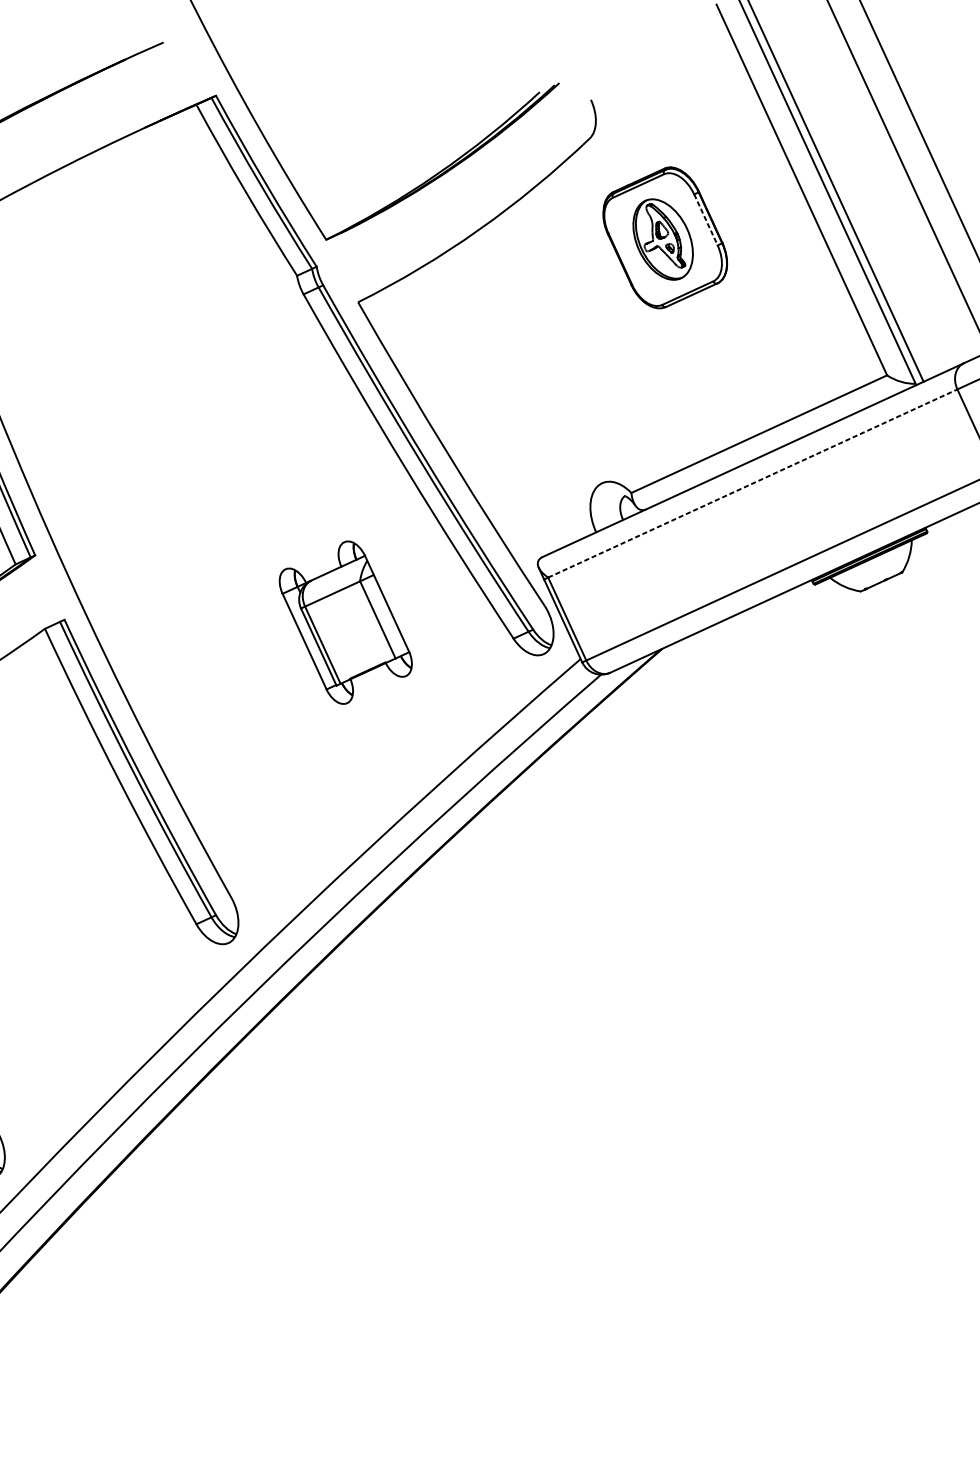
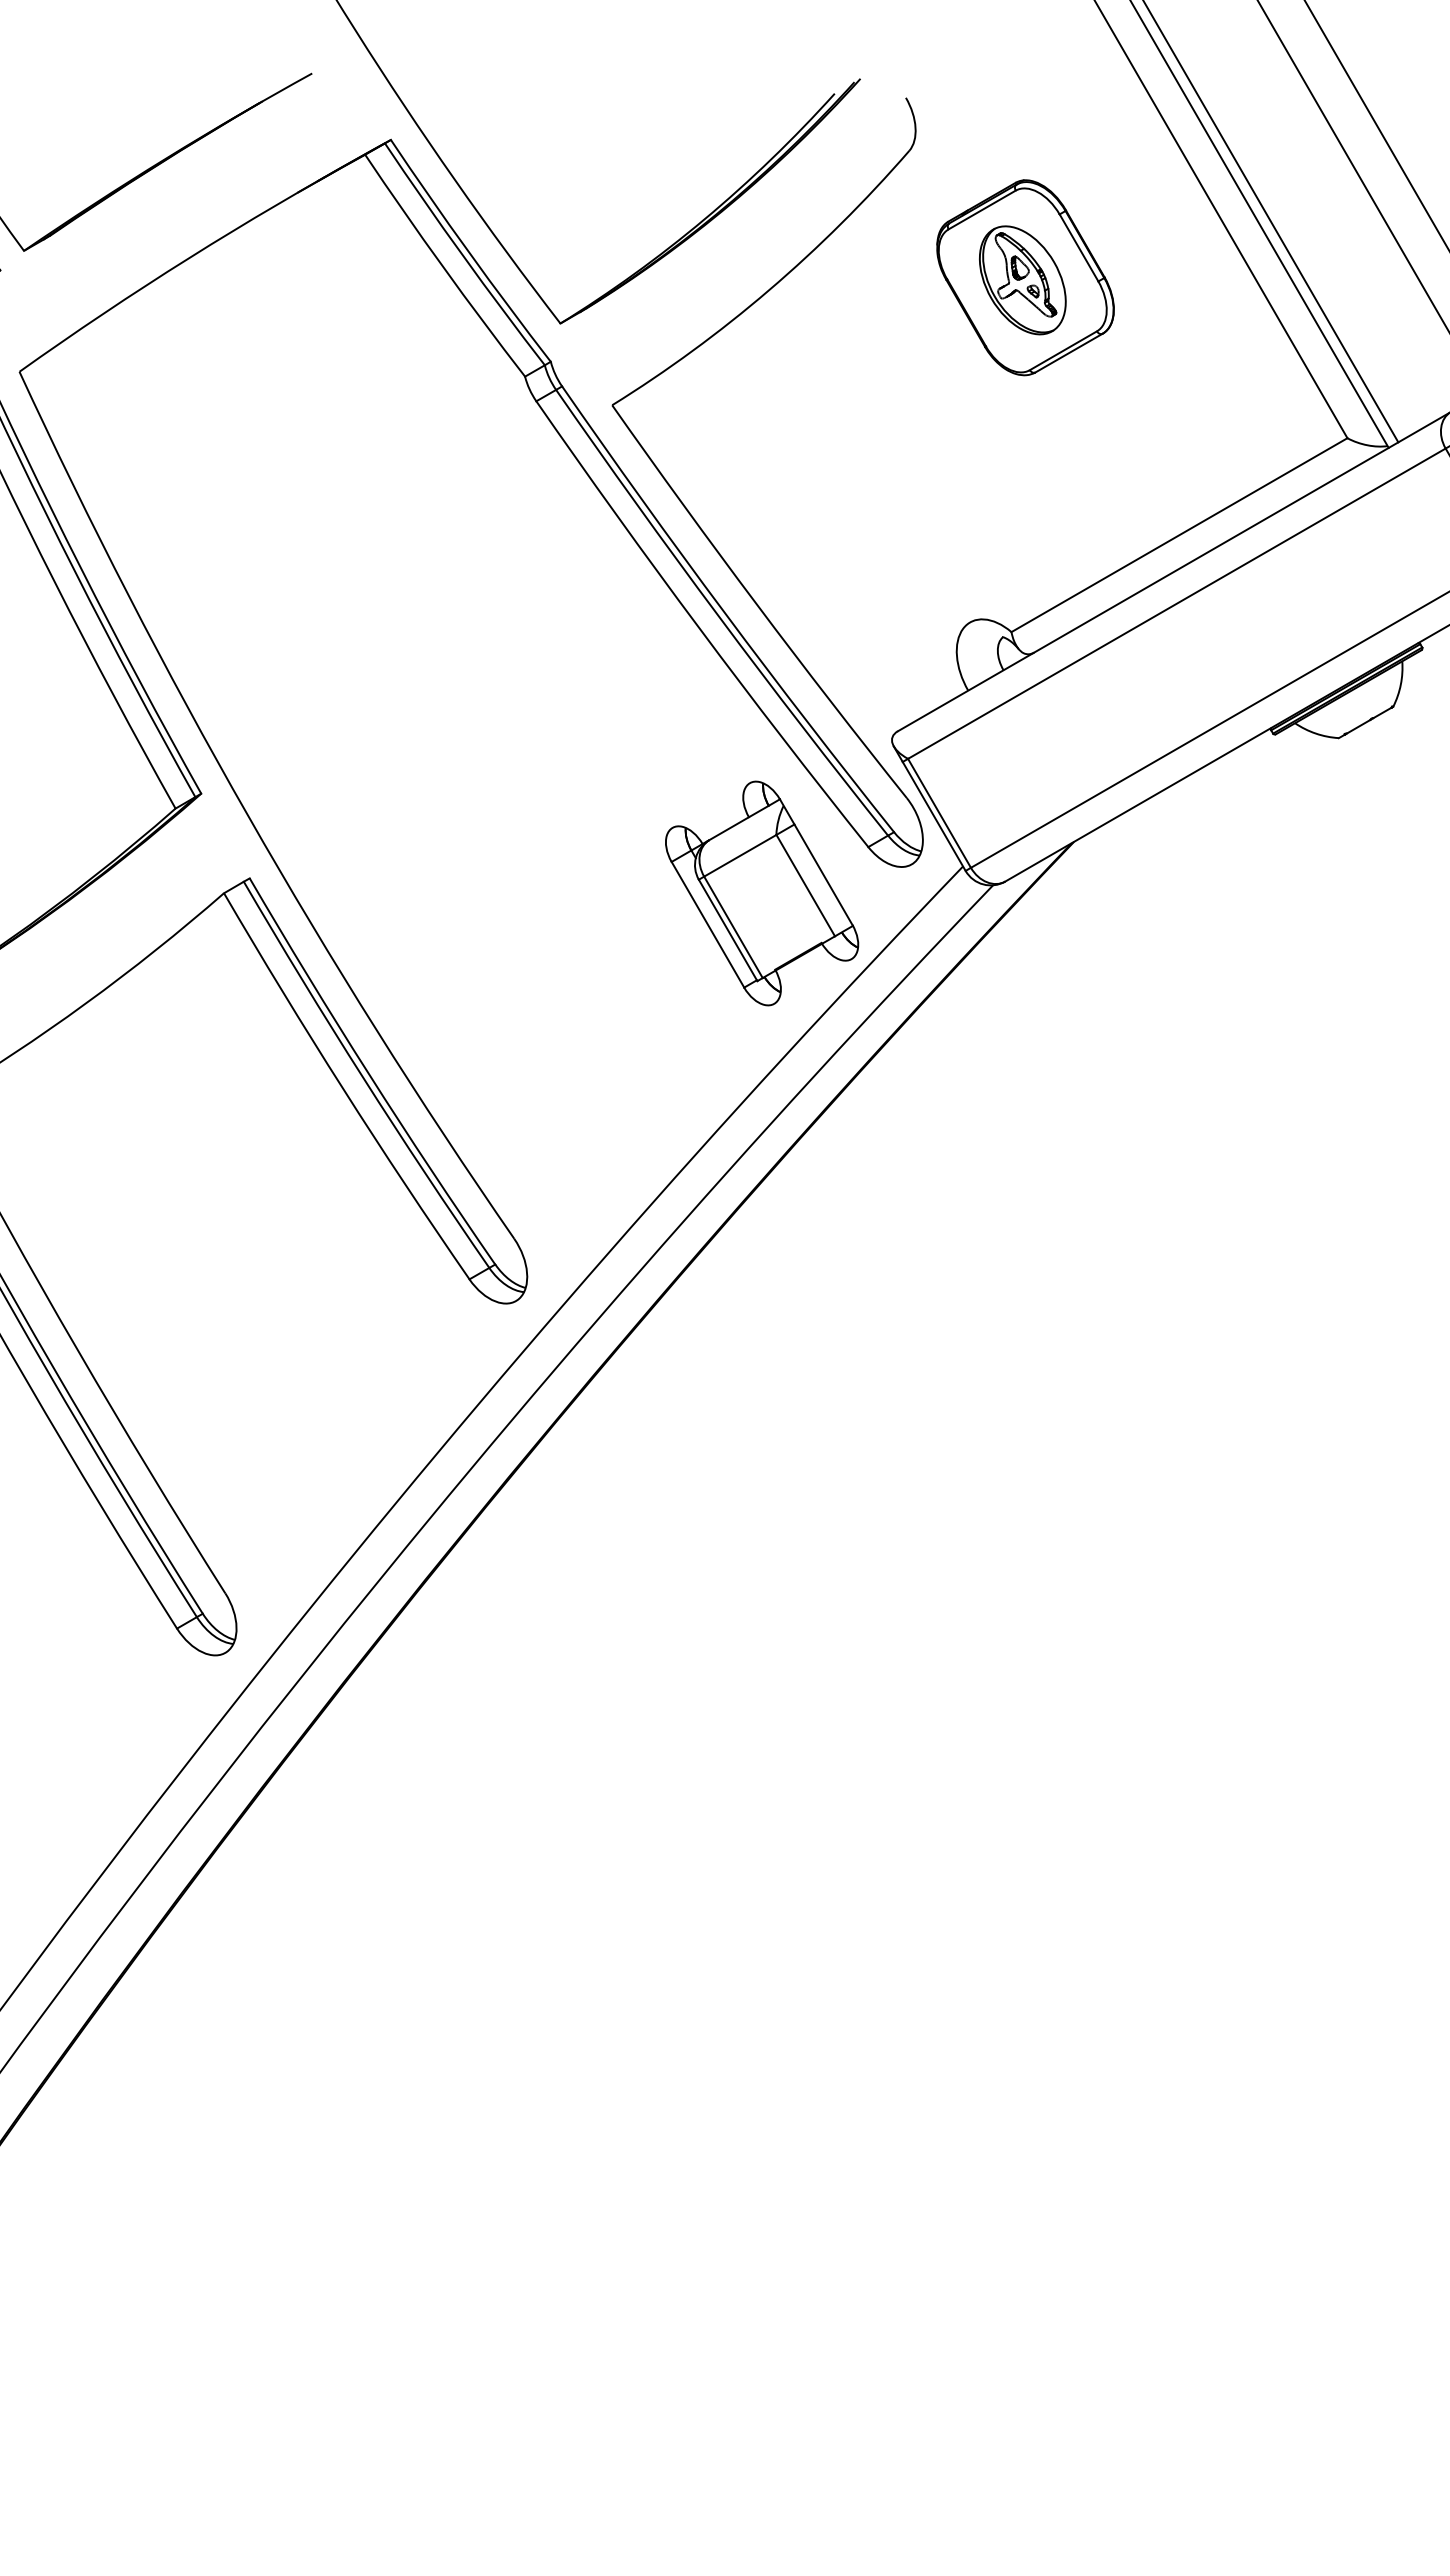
line: (706, 219) -> (1079, 247), dashed -> solid
line: (753, 483) -> (1177, 603), dashed -> solid
part: (346, 622) -> (762, 893), moved

